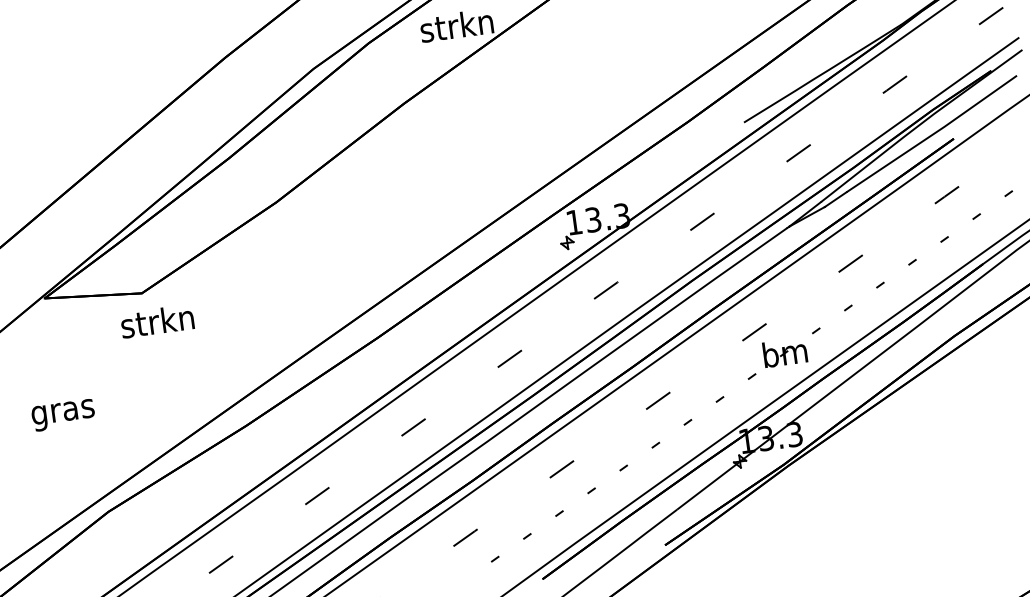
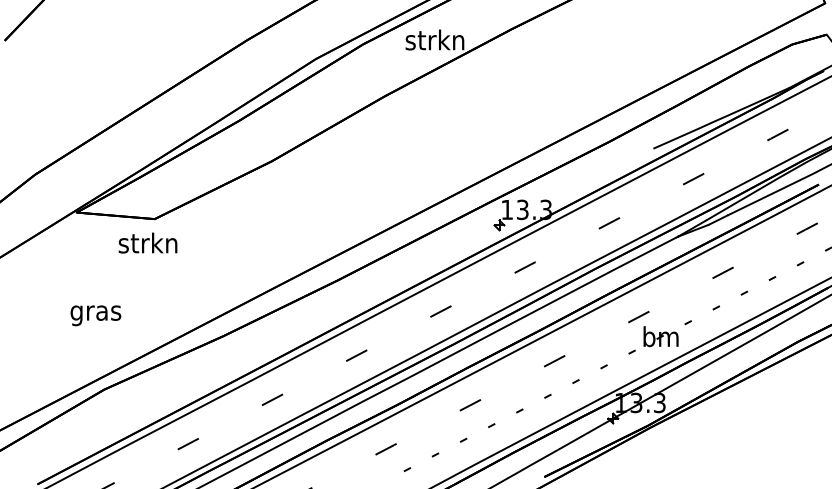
text: (156, 320) -> (147, 242), moved
text: (62, 415) -> (95, 315), moved

